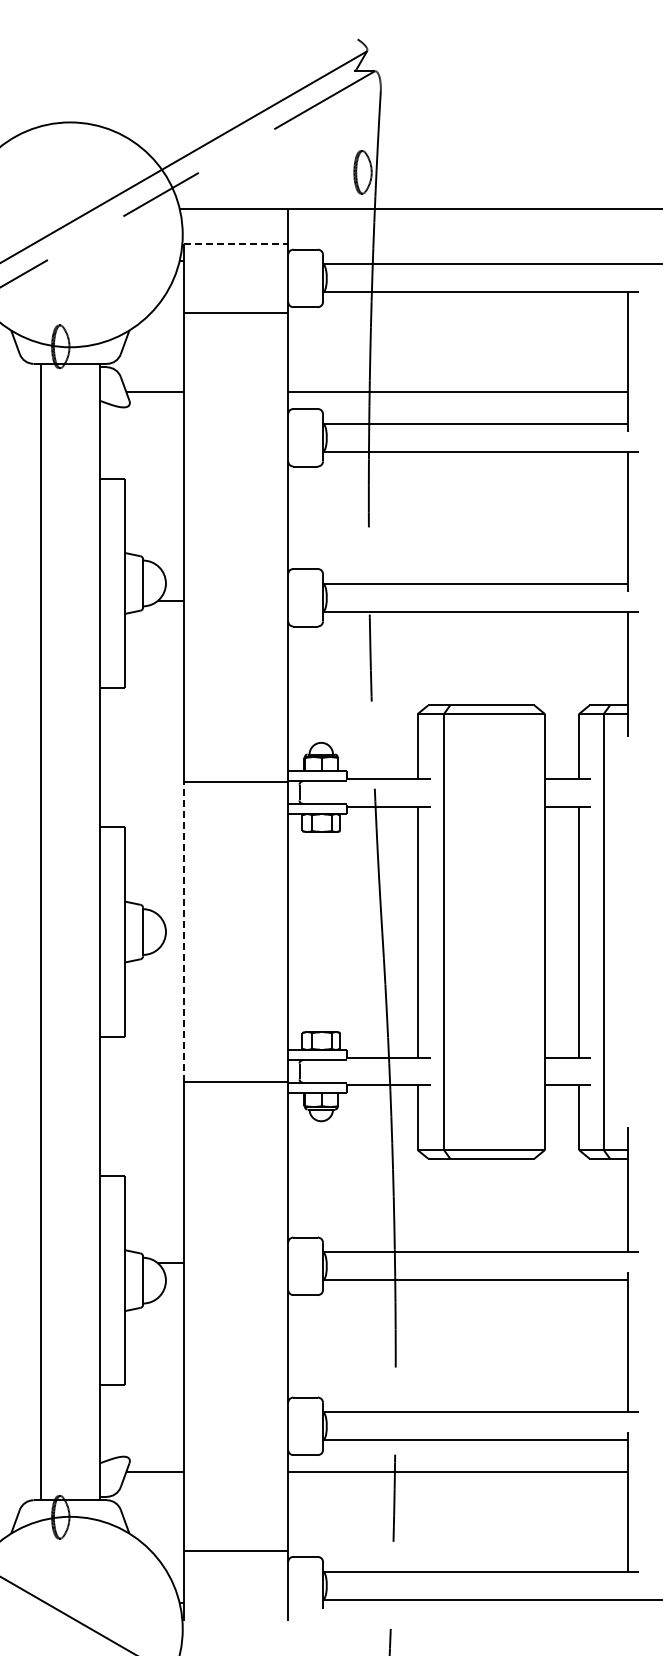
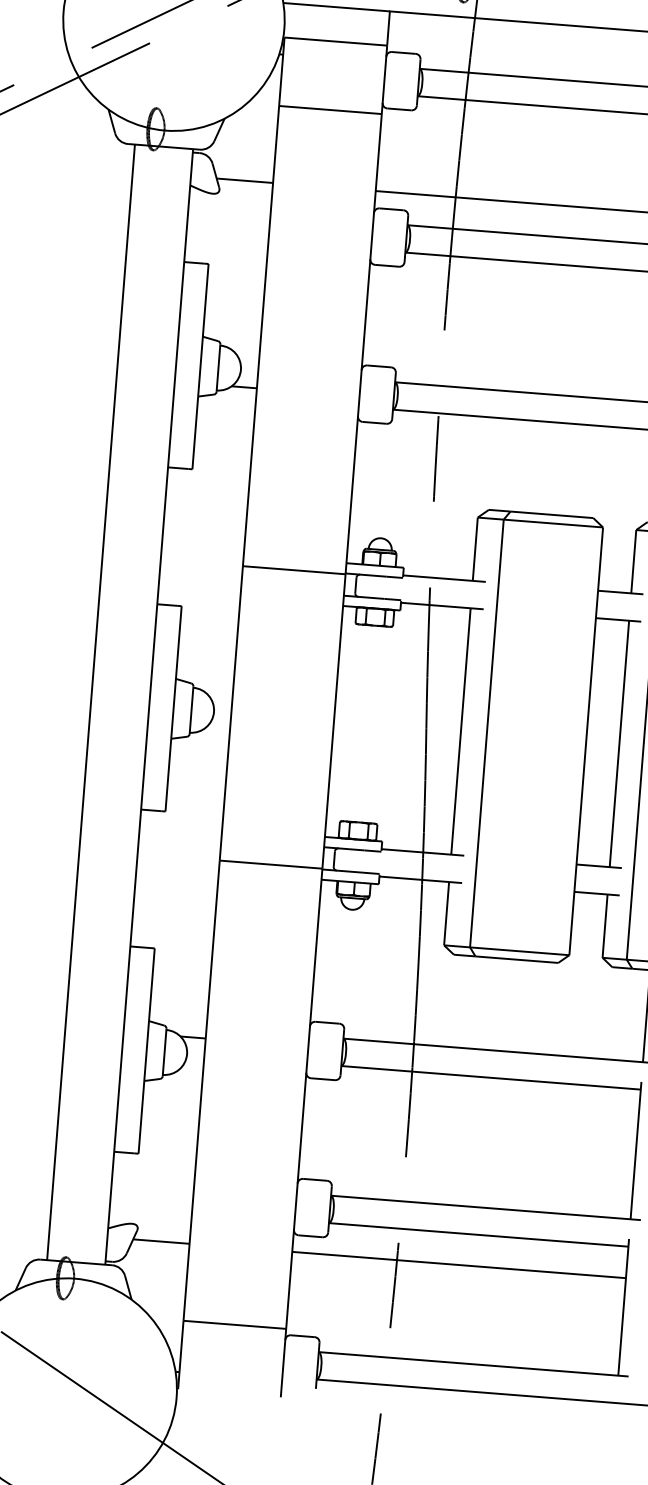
line: (236, 243) -> (336, 41), dashed -> solid
line: (183, 932) -> (231, 713), dashed -> solid

